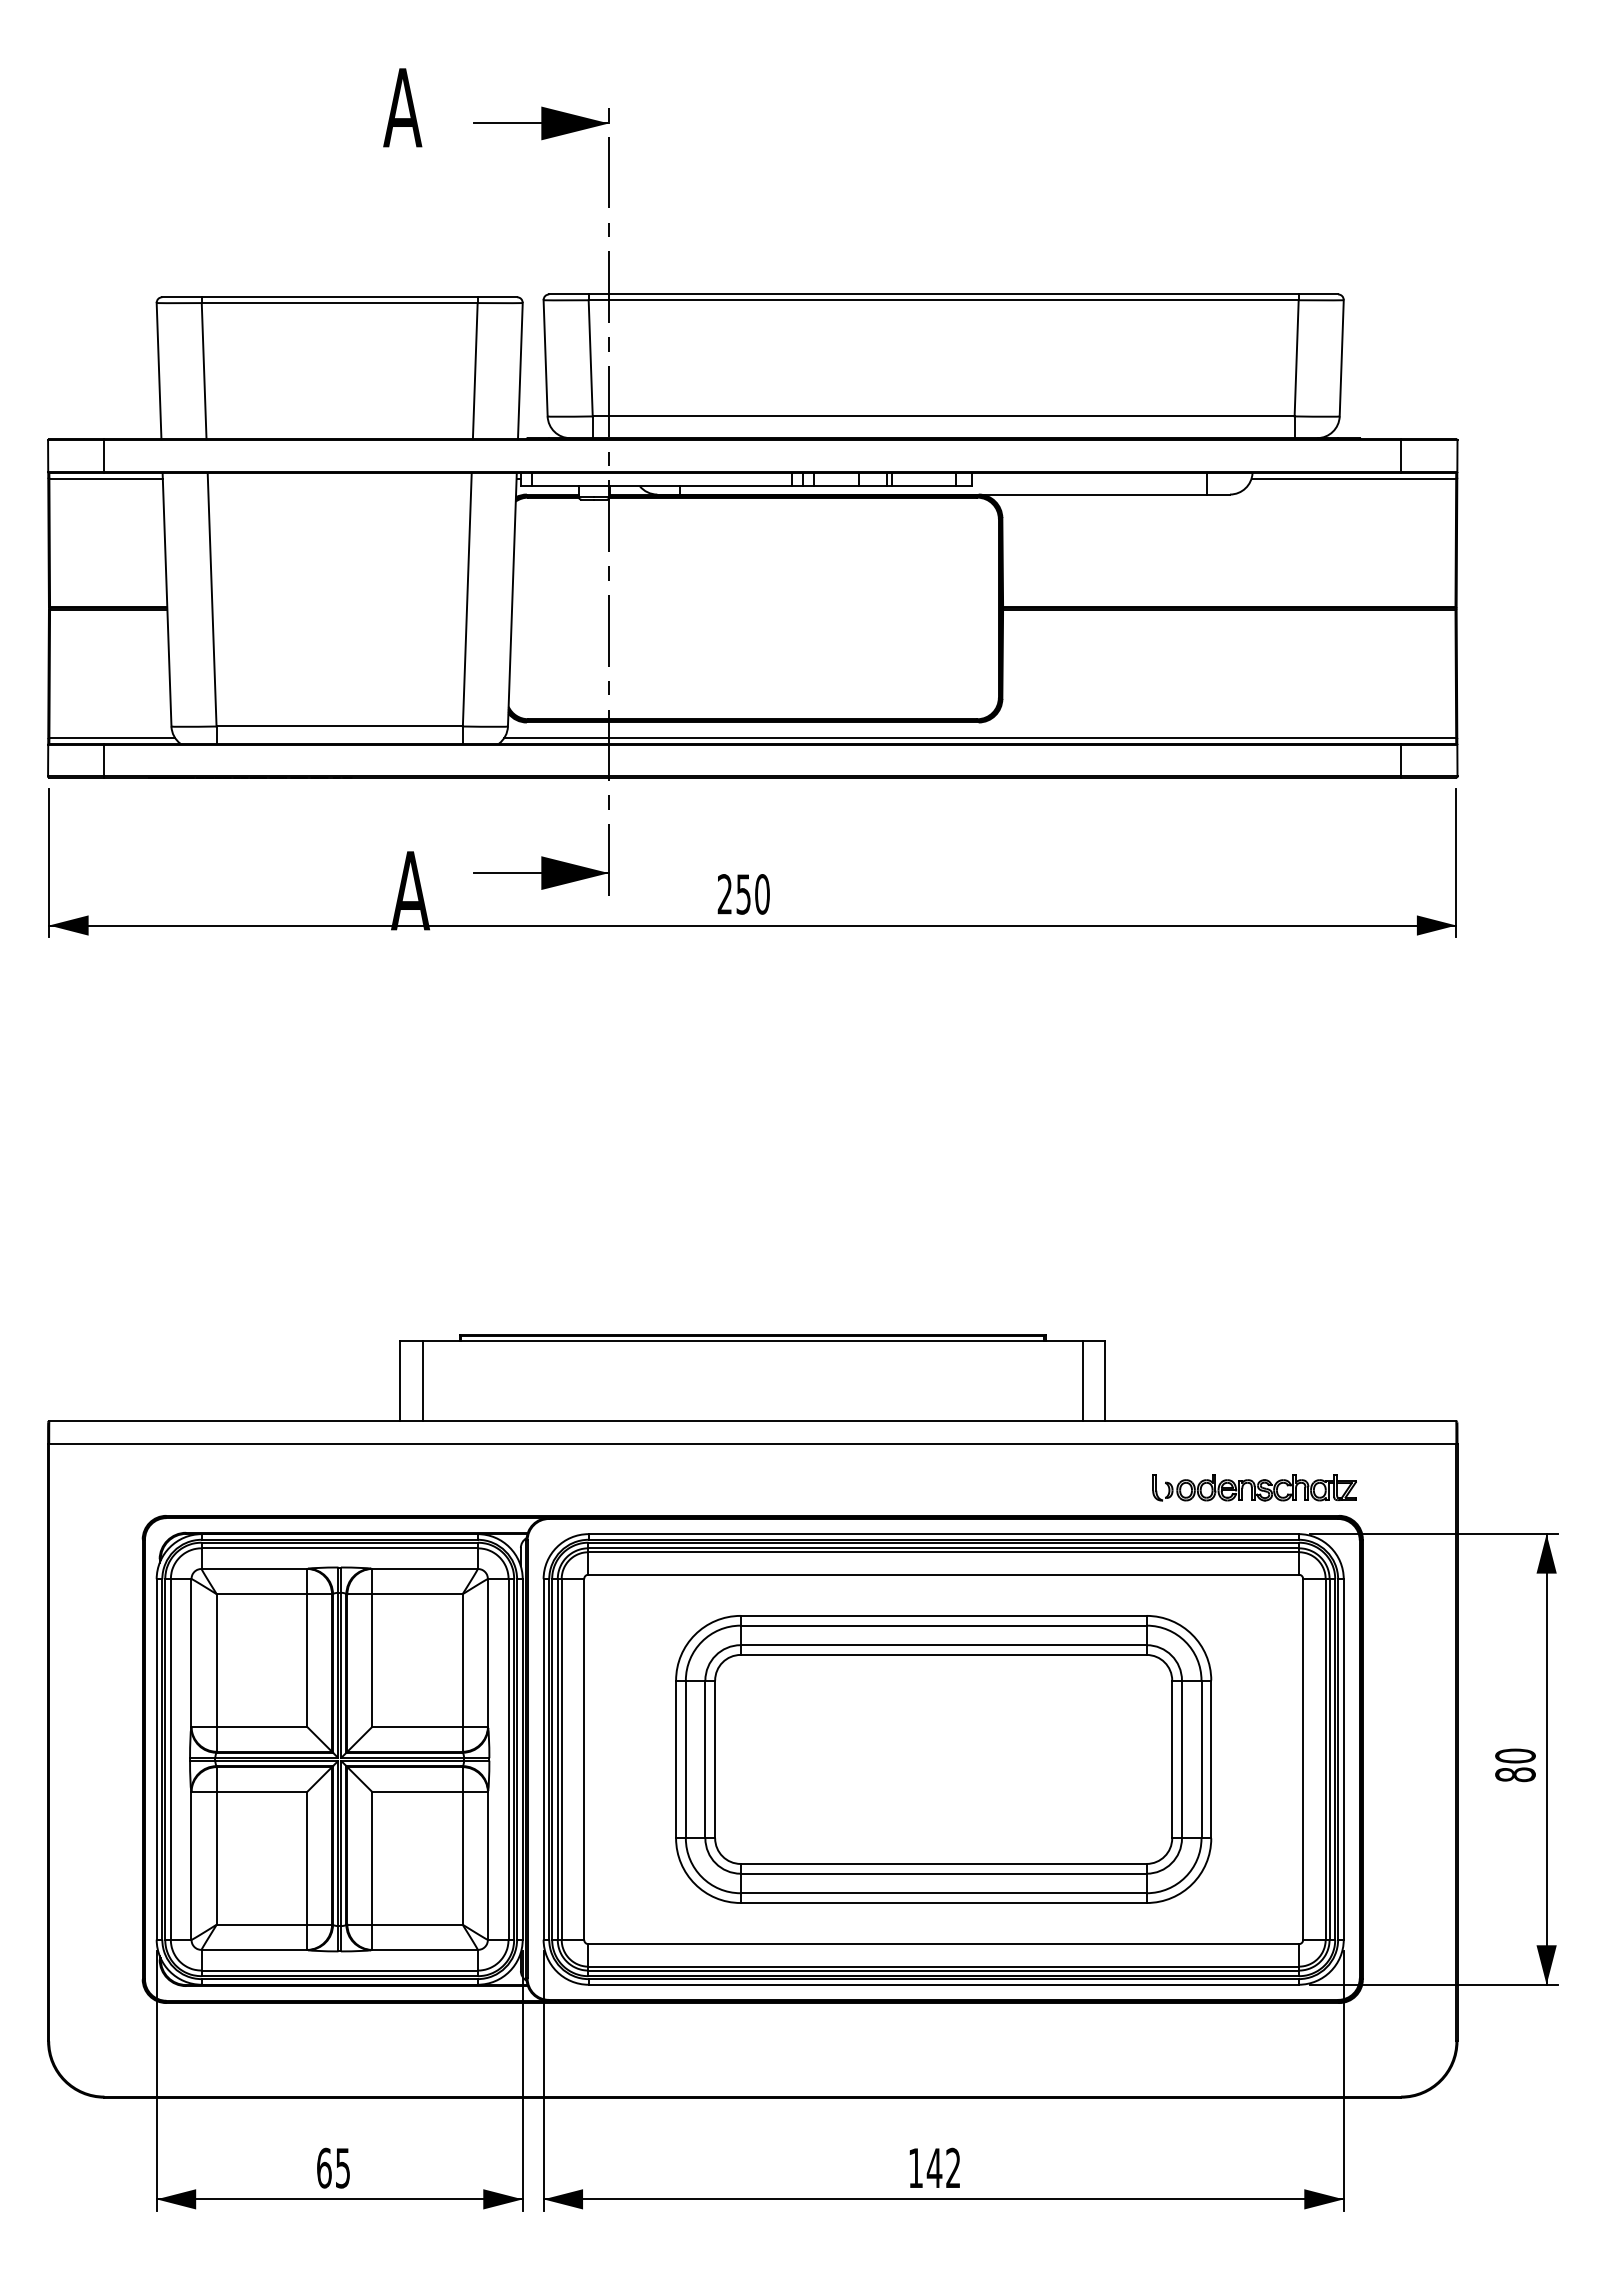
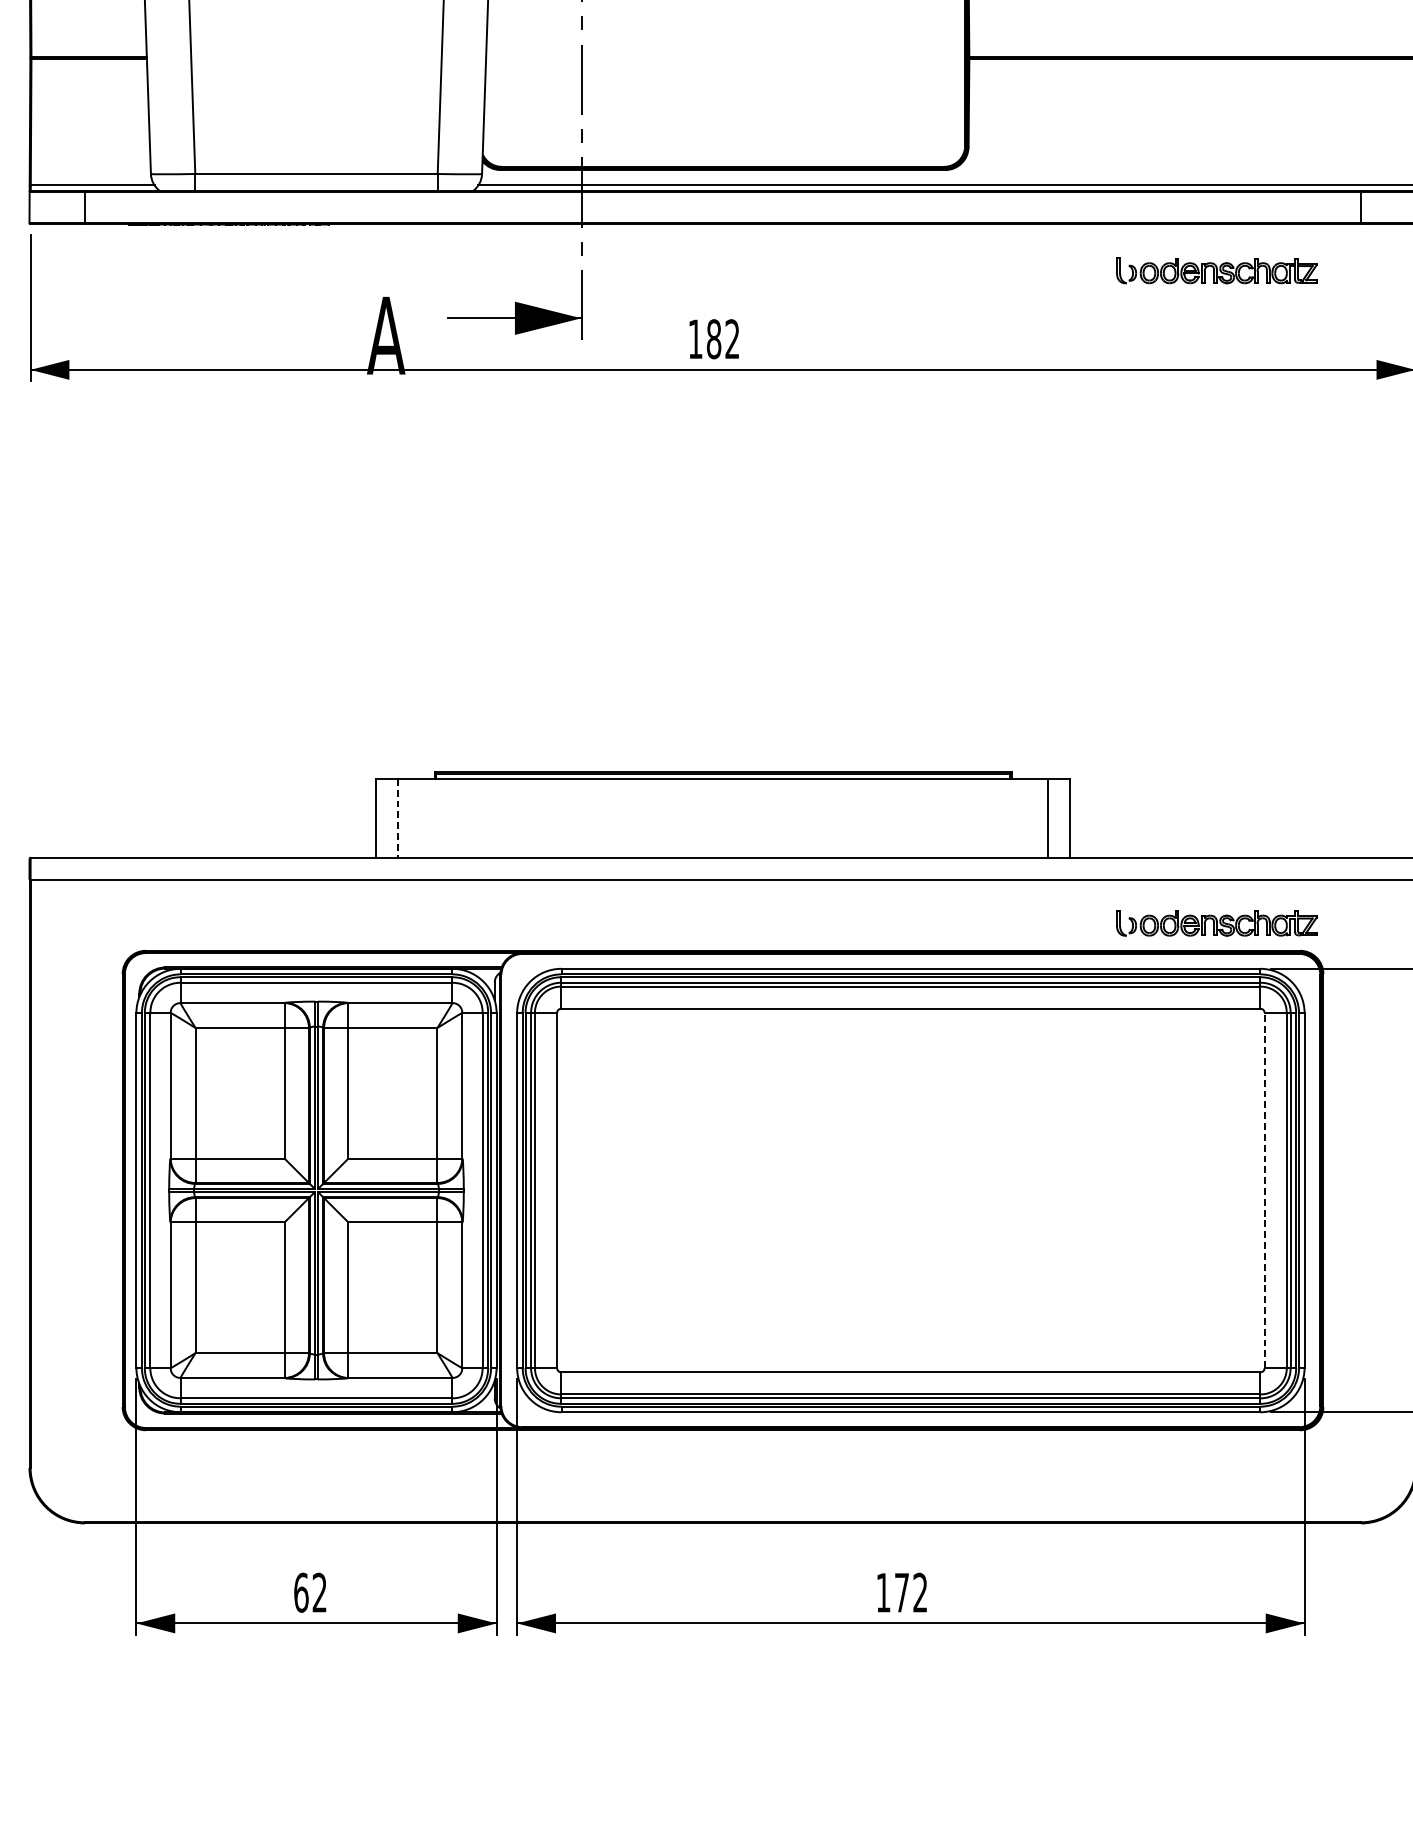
part: (1254, 824) -> (1216, 270), added
text: (743, 894) -> (713, 339), 250 -> 182
line: (422, 1381) -> (397, 818), solid -> dashed
line: (1303, 1758) -> (1264, 1189), solid -> dashed
part: (943, 1759) -> (910, 1190), removed
text: (342, 2167) -> (319, 1592), 65 -> 62
text: (934, 2167) -> (901, 1592), 142 -> 172

